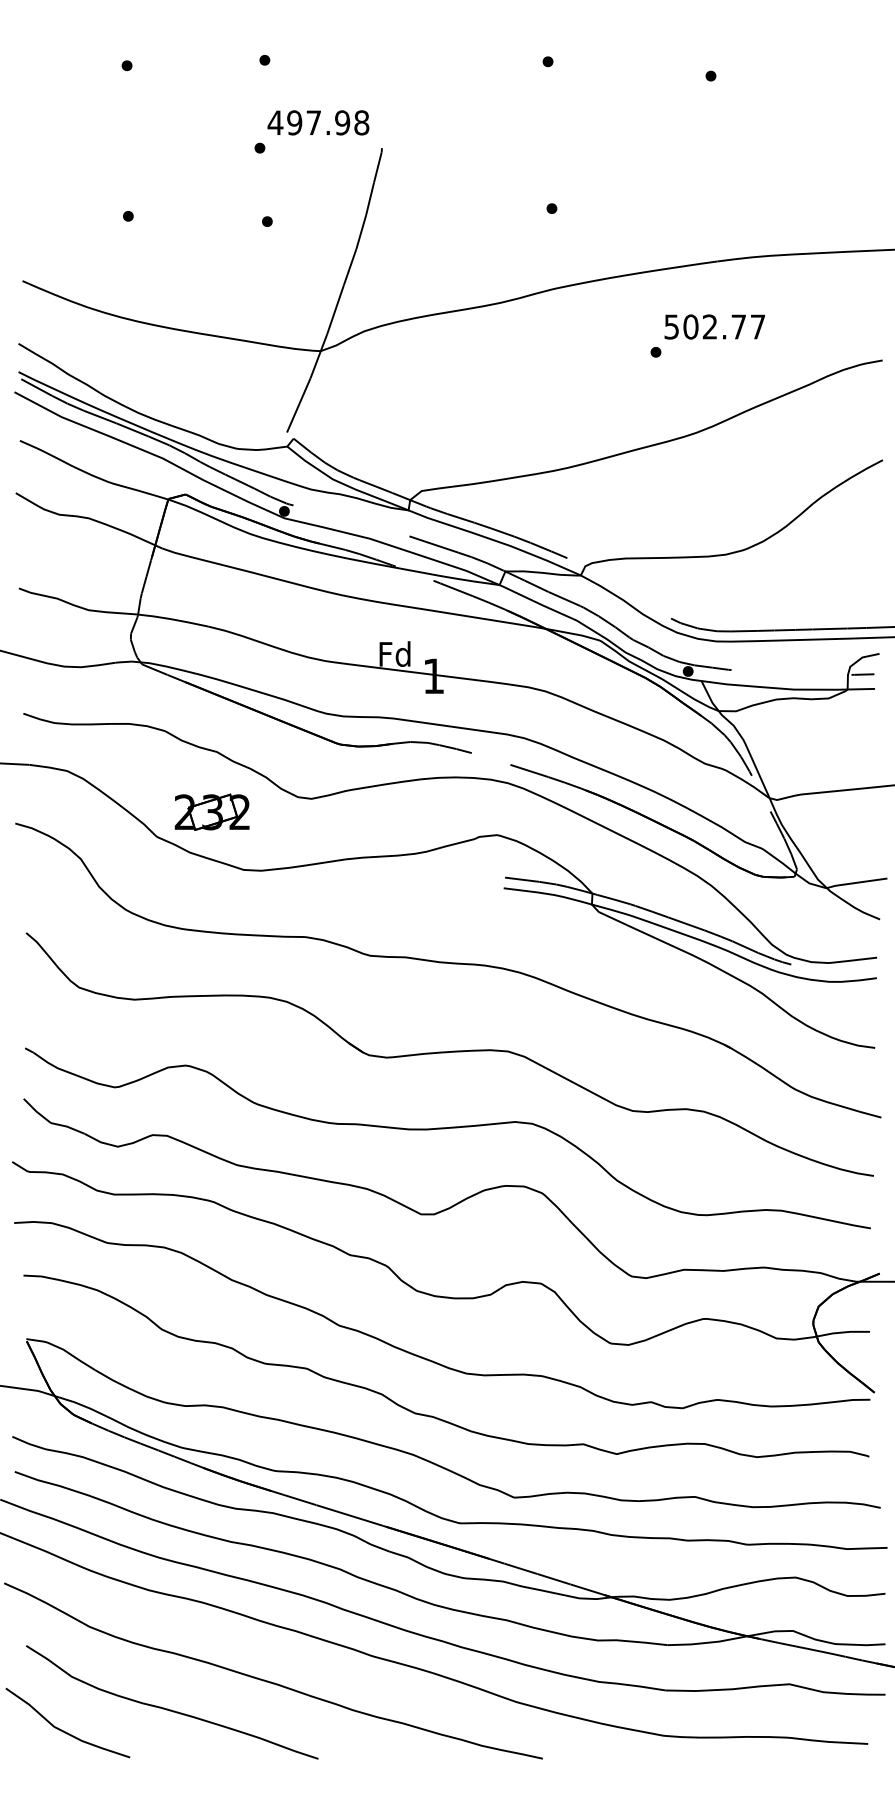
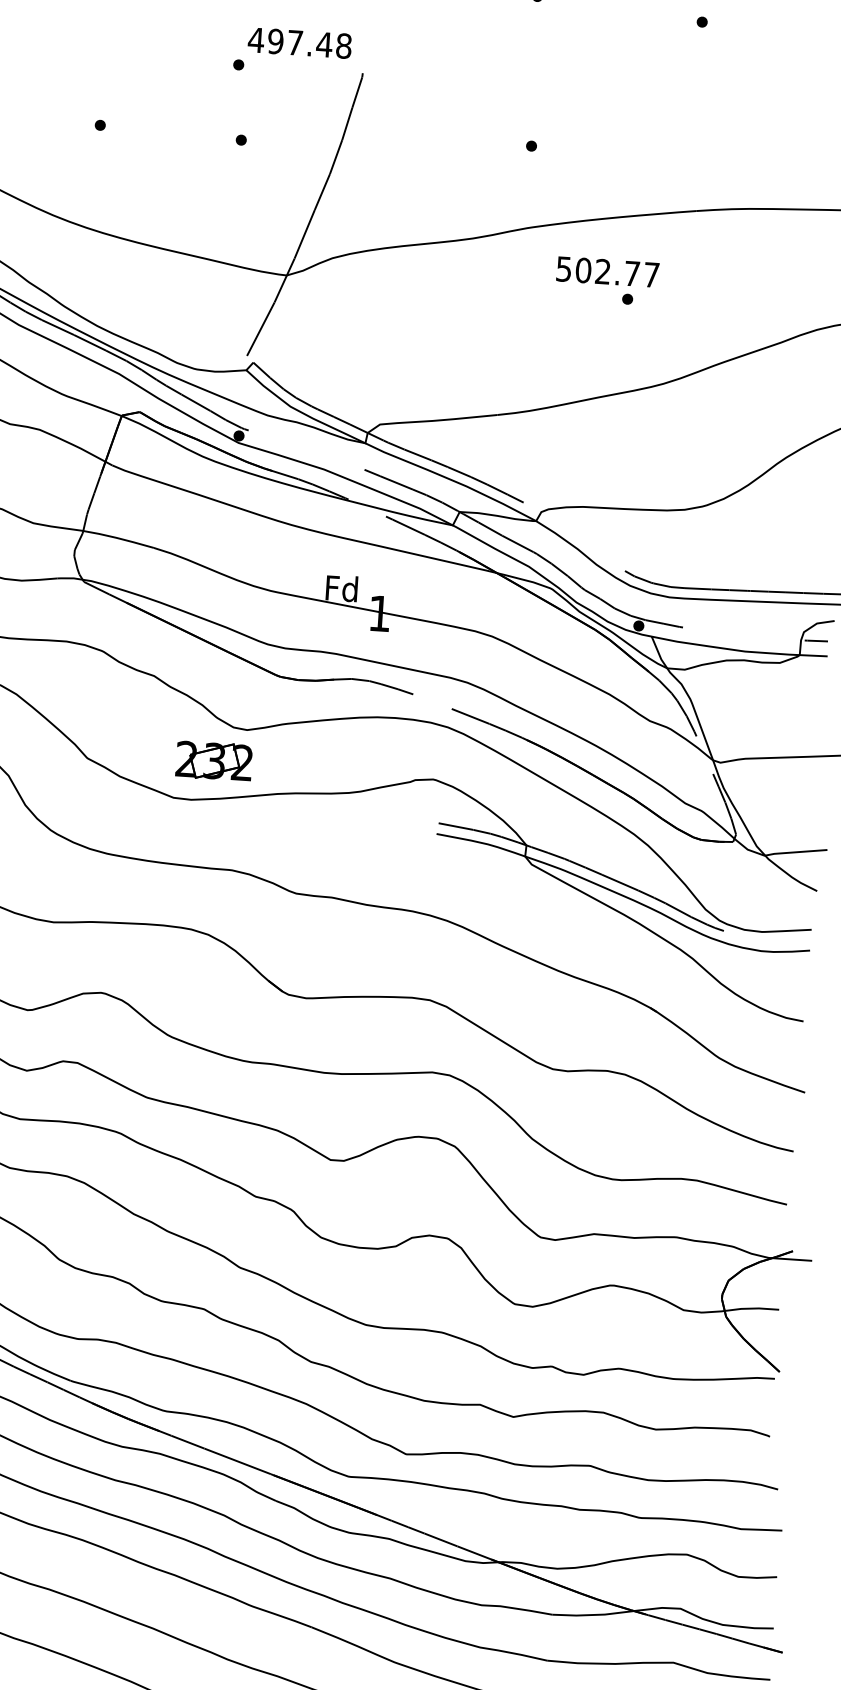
text: (342, 122) -> (324, 44), 497.98 -> 497.48
text: (714, 326) -> (607, 271), moved
part: (211, 811) -> (213, 760), moved

